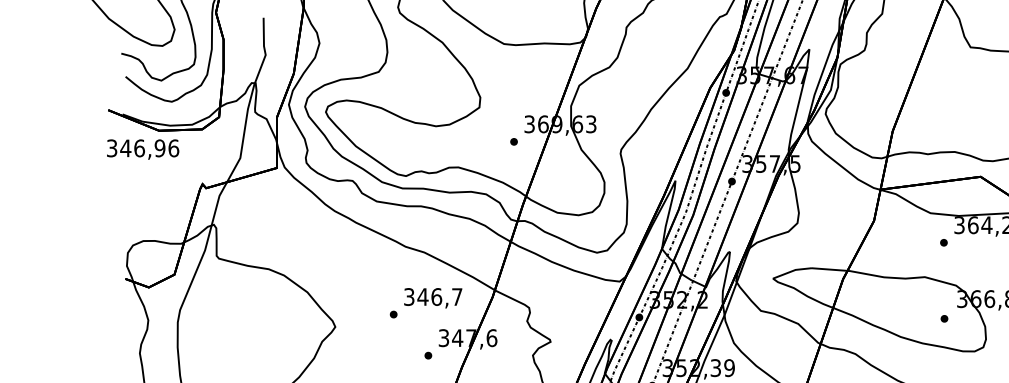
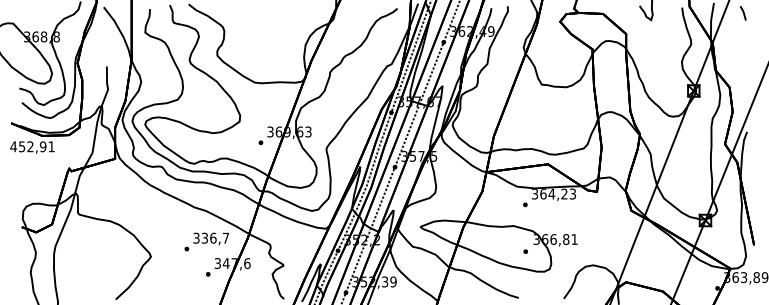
text: (142, 147) -> (32, 146), 346,96 -> 452,91
text: (422, 295) -> (204, 237), 346,7 -> 336,7

